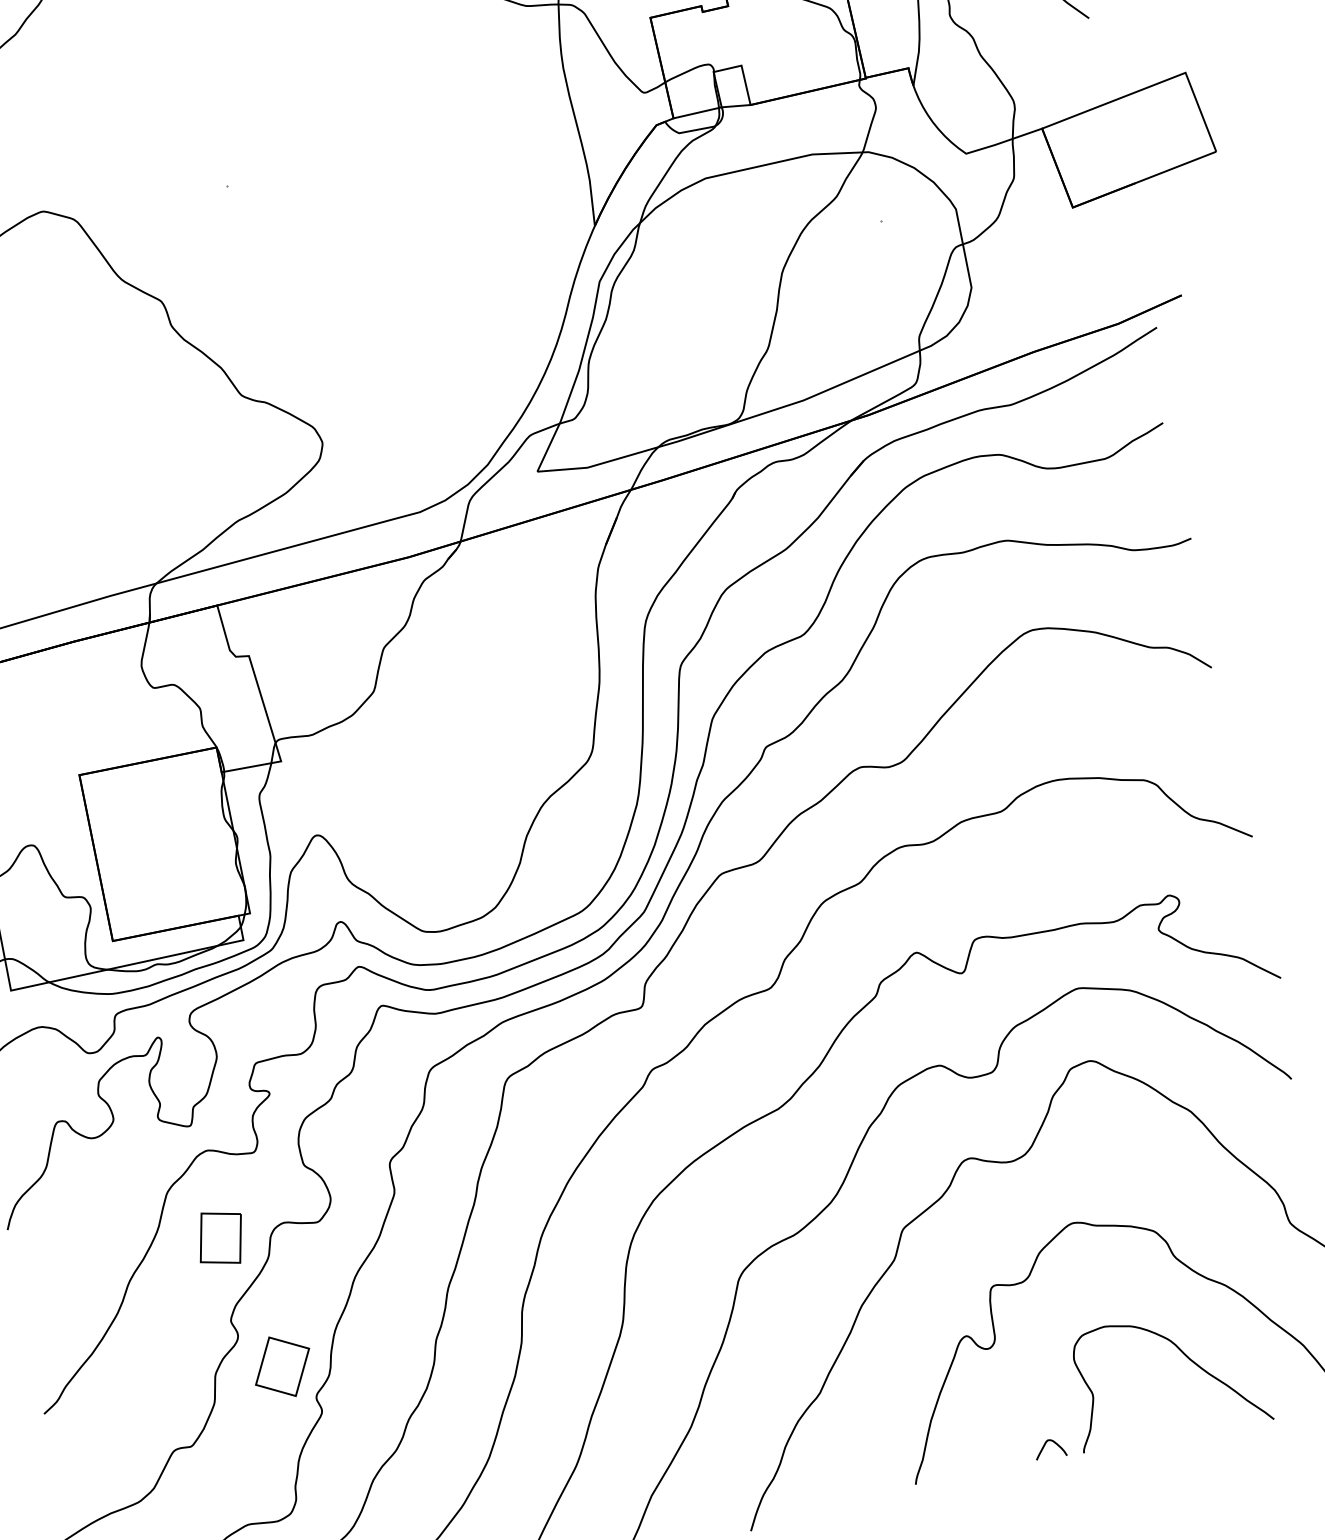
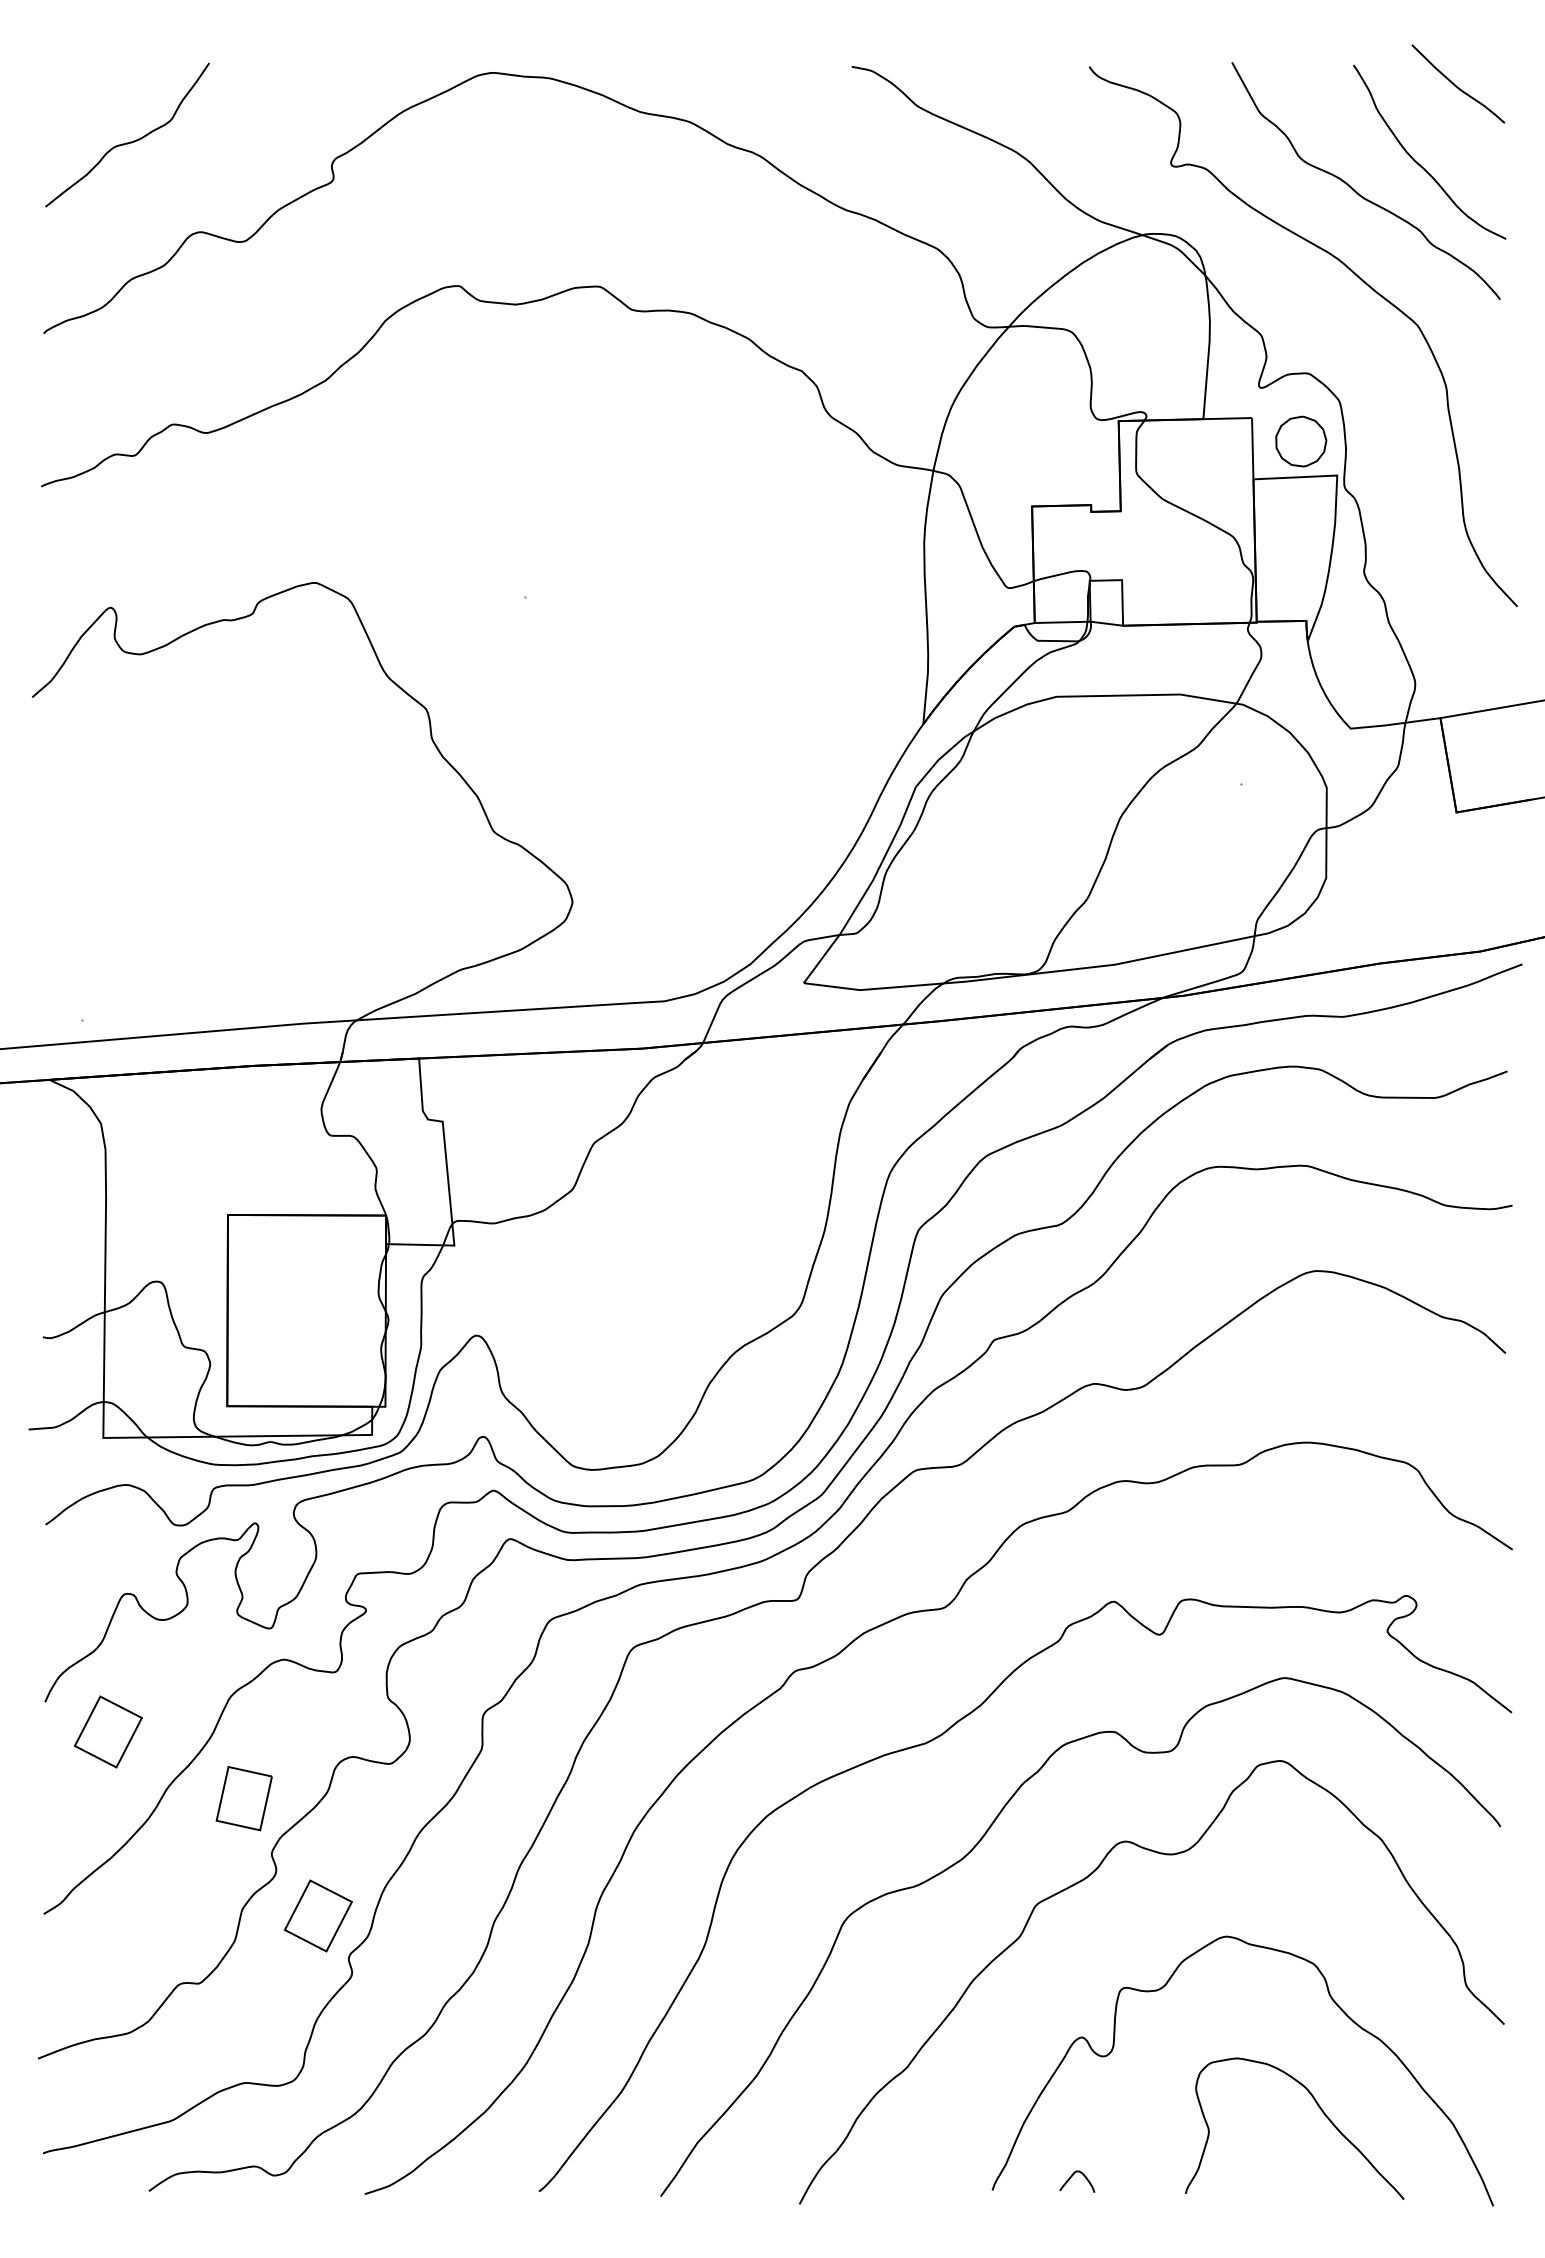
part: (220, 1238) -> (243, 1798), moved
part: (66, 1244) -> (107, 1731), added
curve: (1045, 1445) -> (1072, 2176), moved

